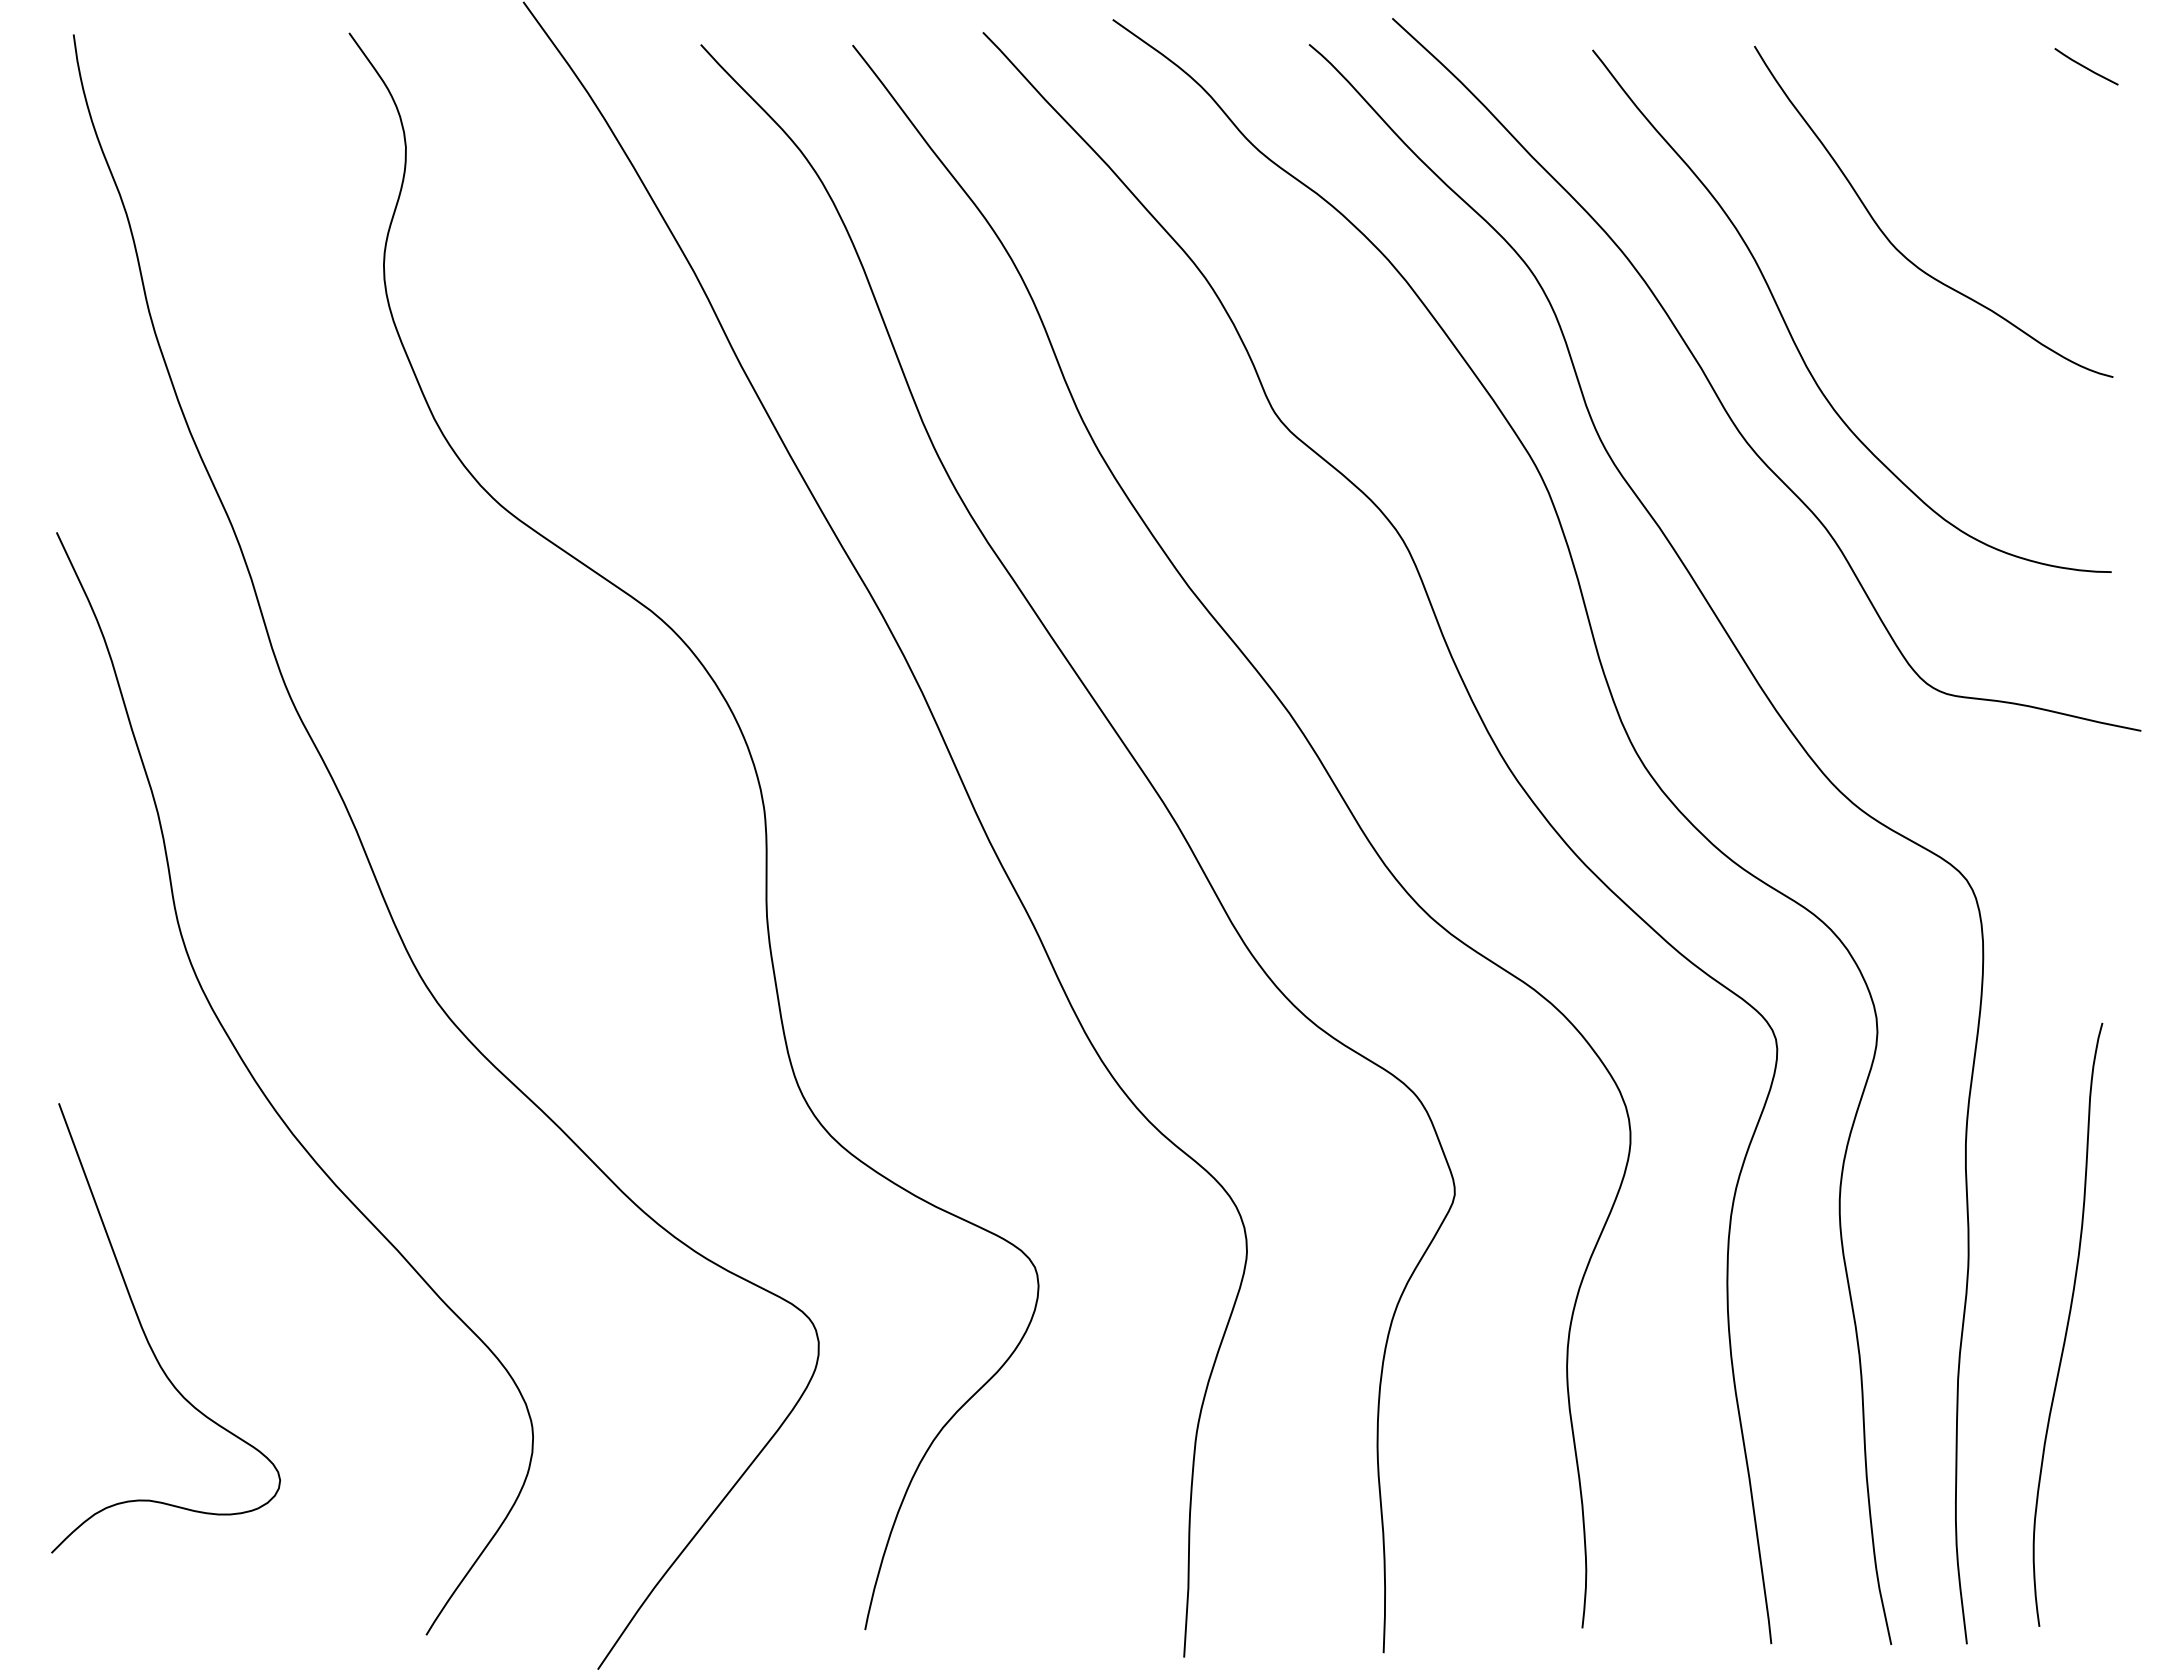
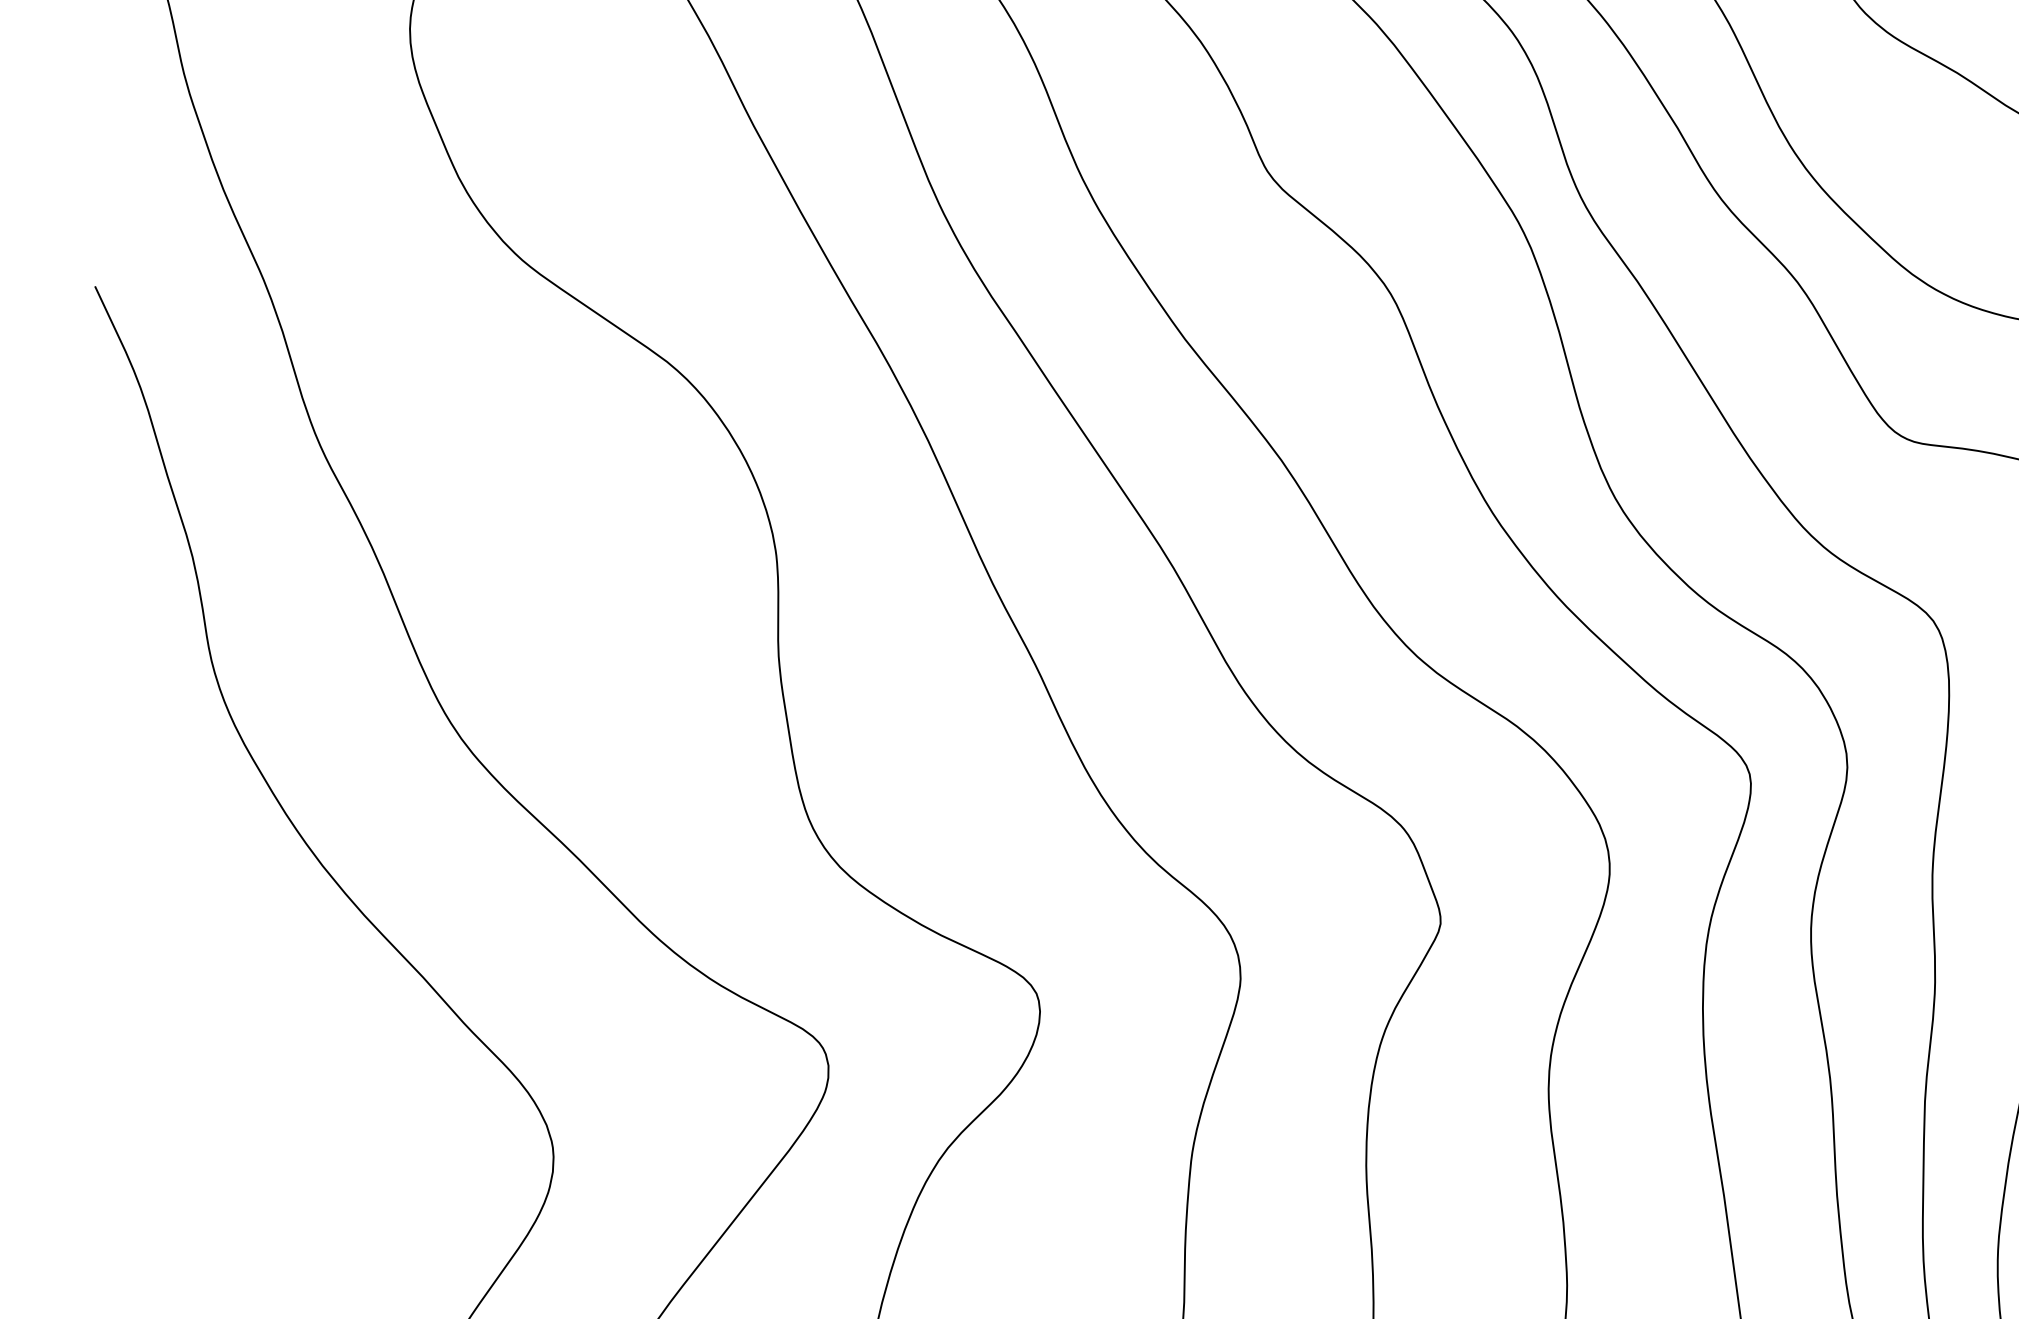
curve: (147, 1337) -> (182, 1061), removed

